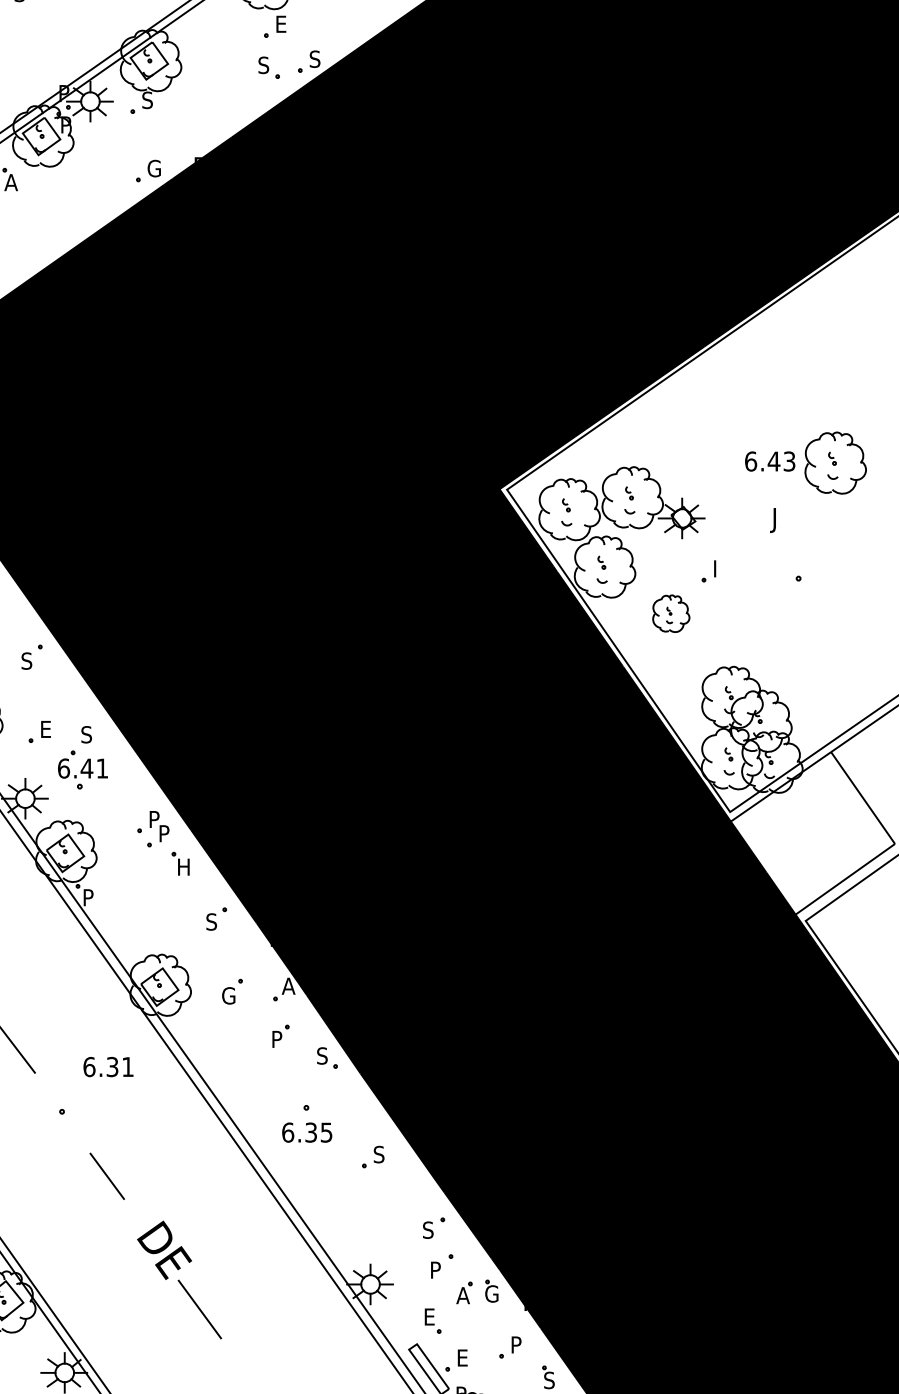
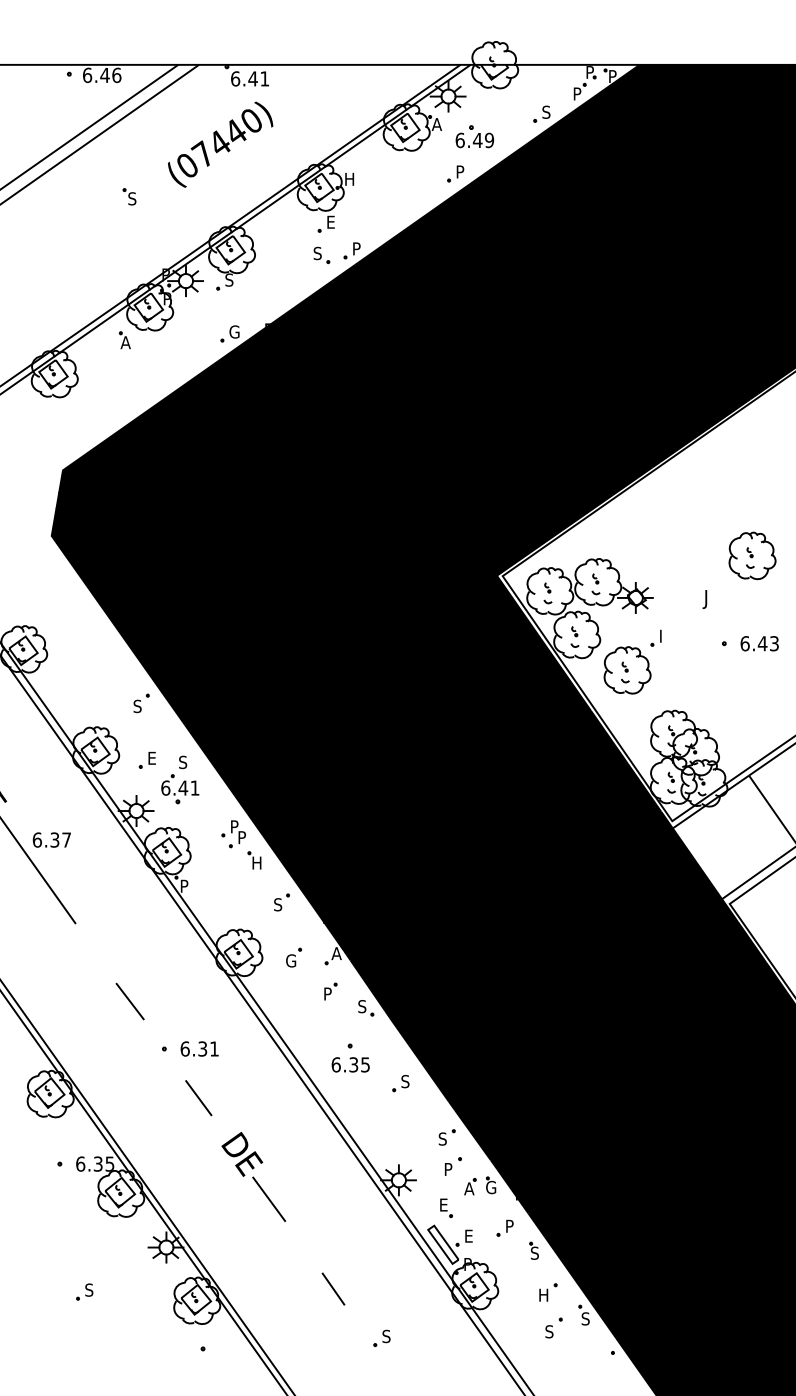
text: (314, 58) -> (356, 248), S -> P
text: (769, 461) -> (759, 643), moved
part: (671, 613) -> (627, 670), size x1.67
text: (108, 1066) -> (199, 1048), moved

